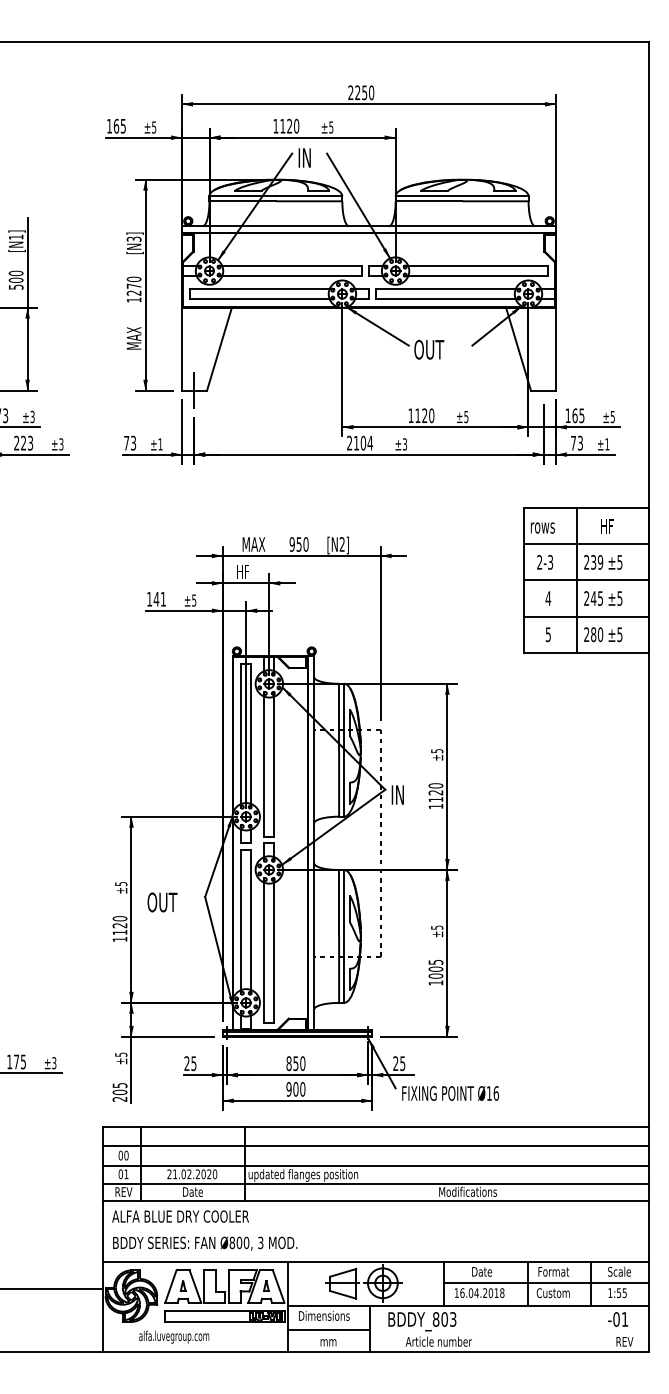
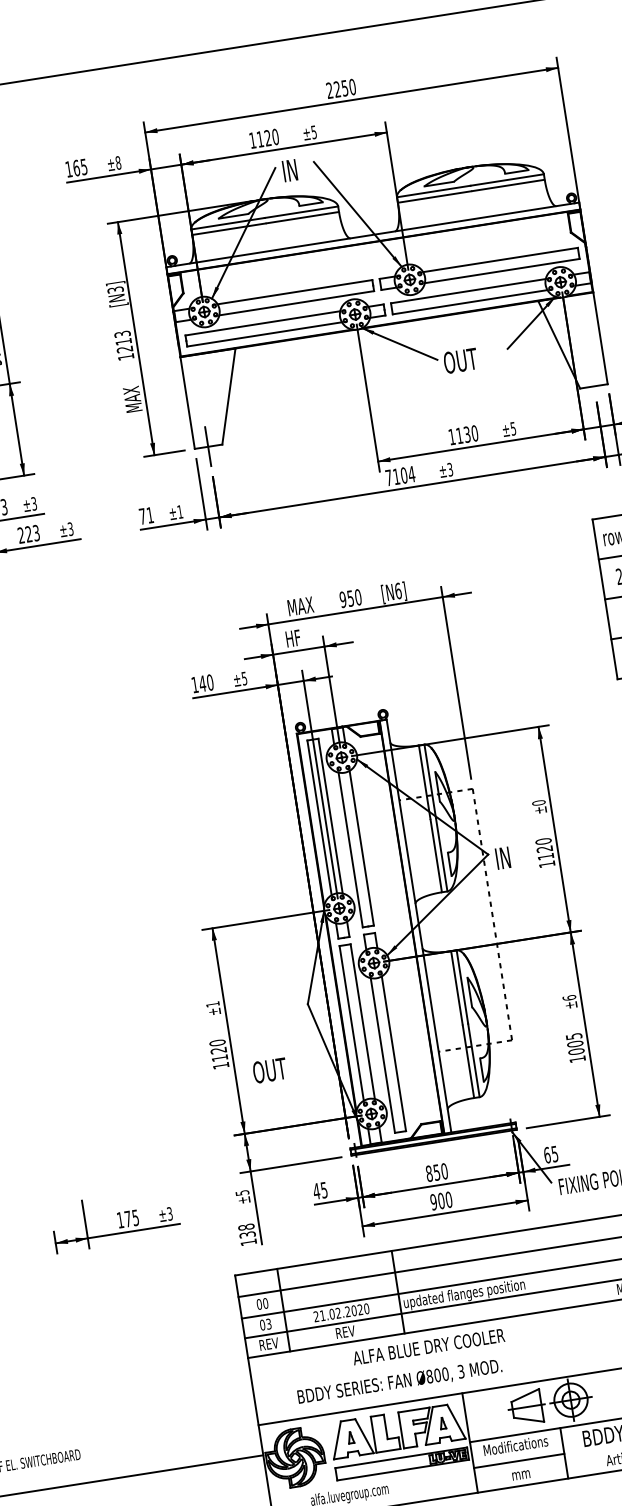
text: (154, 127) -> (118, 162), ±5 -> ±8
text: (133, 282) -> (122, 337), 1270 -> 1213
text: (424, 416) -> (467, 435), 1120 -> 1130
text: (133, 442) -> (150, 514), 73 -> 71
text: (349, 442) -> (388, 477), 2104 -> 7104
text: (341, 544) -> (397, 591), [N2] -> [N6]
text: (163, 598) -> (210, 681), 141 -> 140
text: (437, 751) -> (539, 803), ±5 -> ±0
text: (121, 884) -> (213, 1004), ±5 -> ±1
text: (162, 902) -> (269, 1070), moved
text: (437, 927) -> (569, 997), ±5 -> ±6
text: (186, 1063) -> (316, 1191), 25 -> 45
text: (395, 1063) -> (546, 1155), 25 -> 65
text: (119, 1091) -> (246, 1233), 205 -> 138
text: (126, 1174) -> (268, 1324), 01 -> 03
text: (192, 1191) -> (344, 1331), Date -> REV
text: (180, 1216) -> (428, 1346), moved
text: (205, 1243) -> (400, 1381), moved
text: (327, 1315) -> (515, 1445), Dimensions -> Modifications

